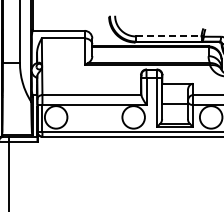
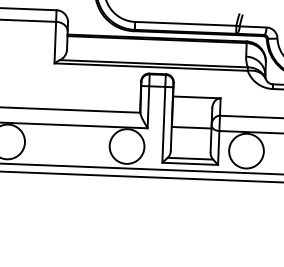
line: (168, 36) -> (185, 23), dashed -> solid

